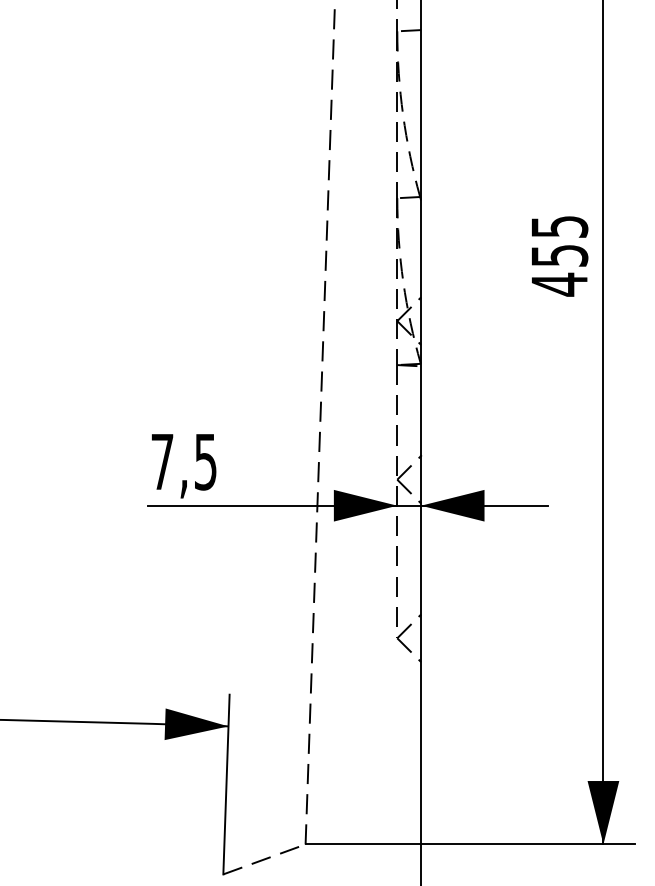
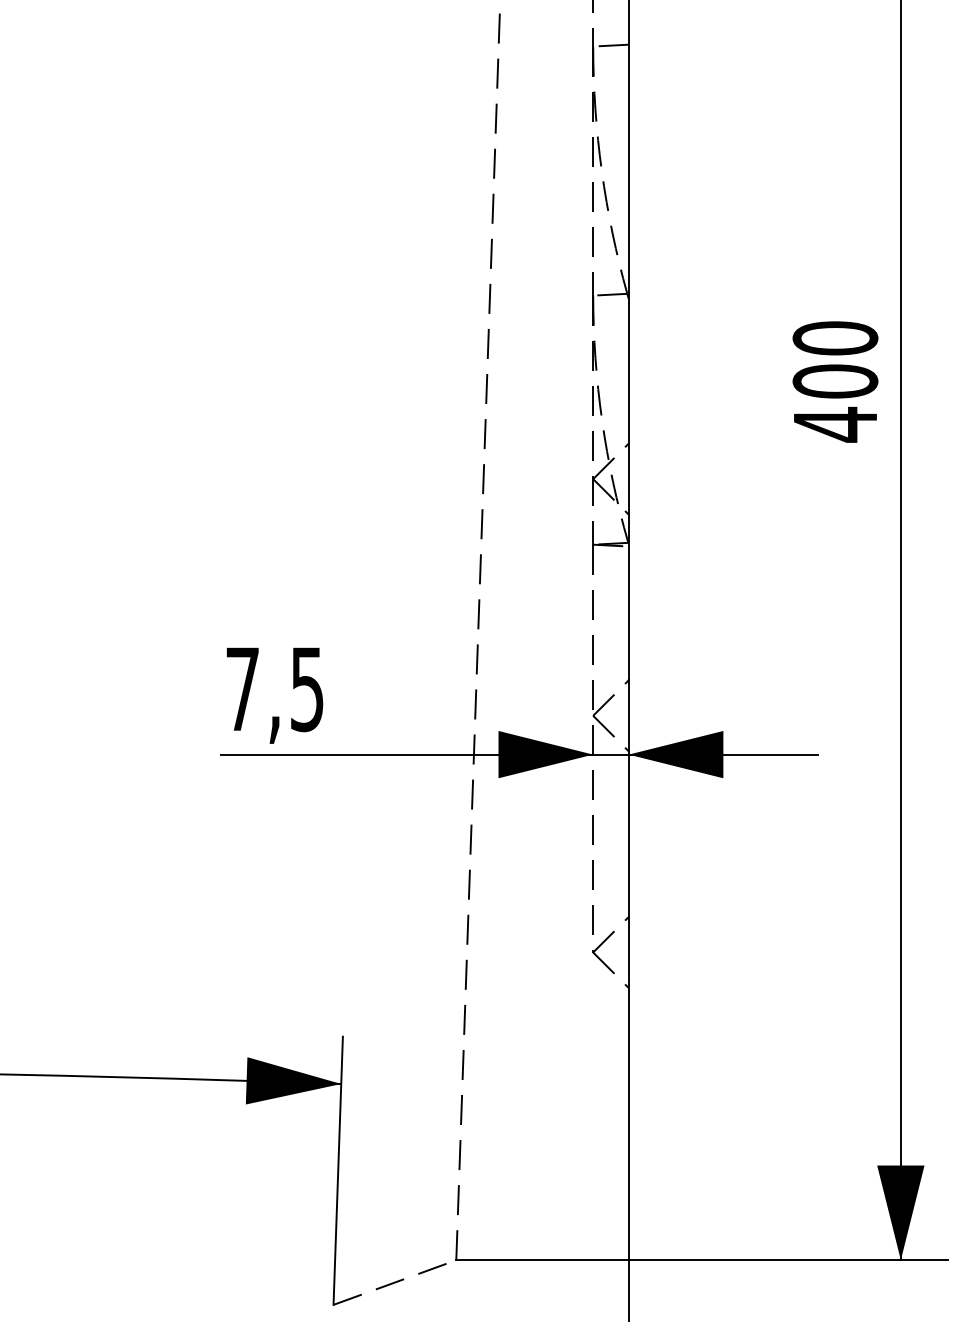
text: (559, 241) -> (835, 360), 455 -> 400

